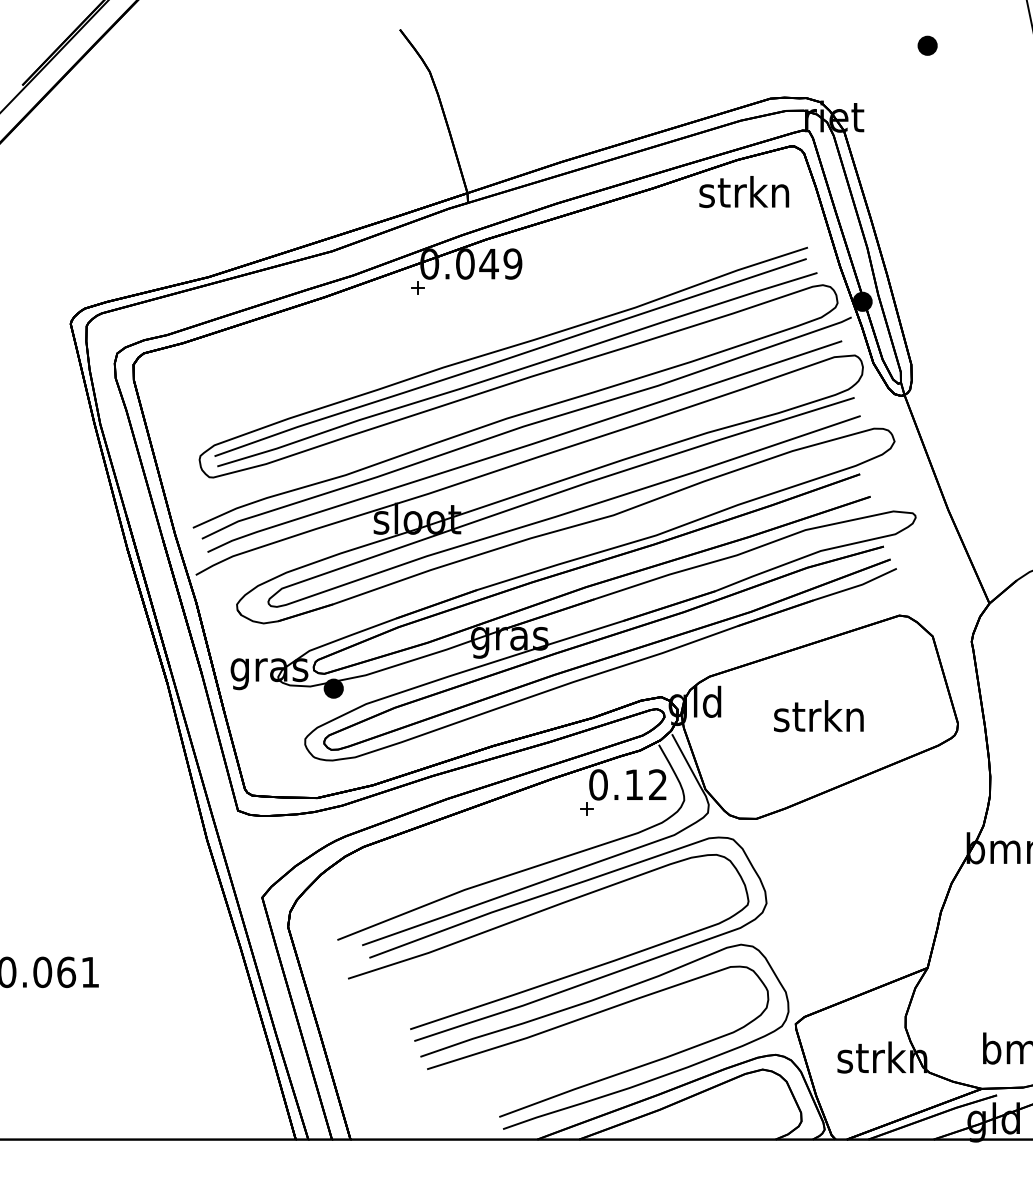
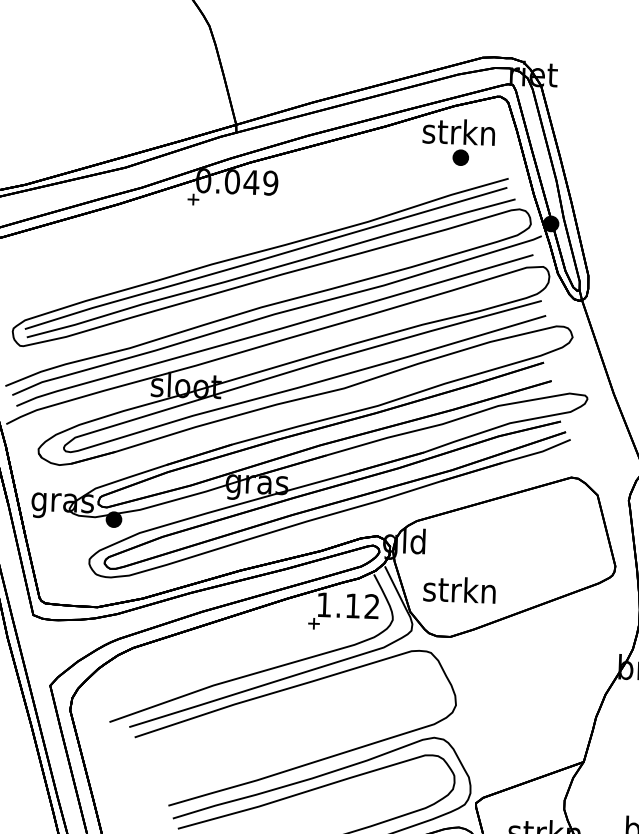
part: (927, 45) -> (460, 157), moved
text: (818, 716) -> (459, 590), moved
text: (598, 784) -> (324, 604), 0.12 -> 1.12
curve: (535, 914) -> (269, 707), removed

